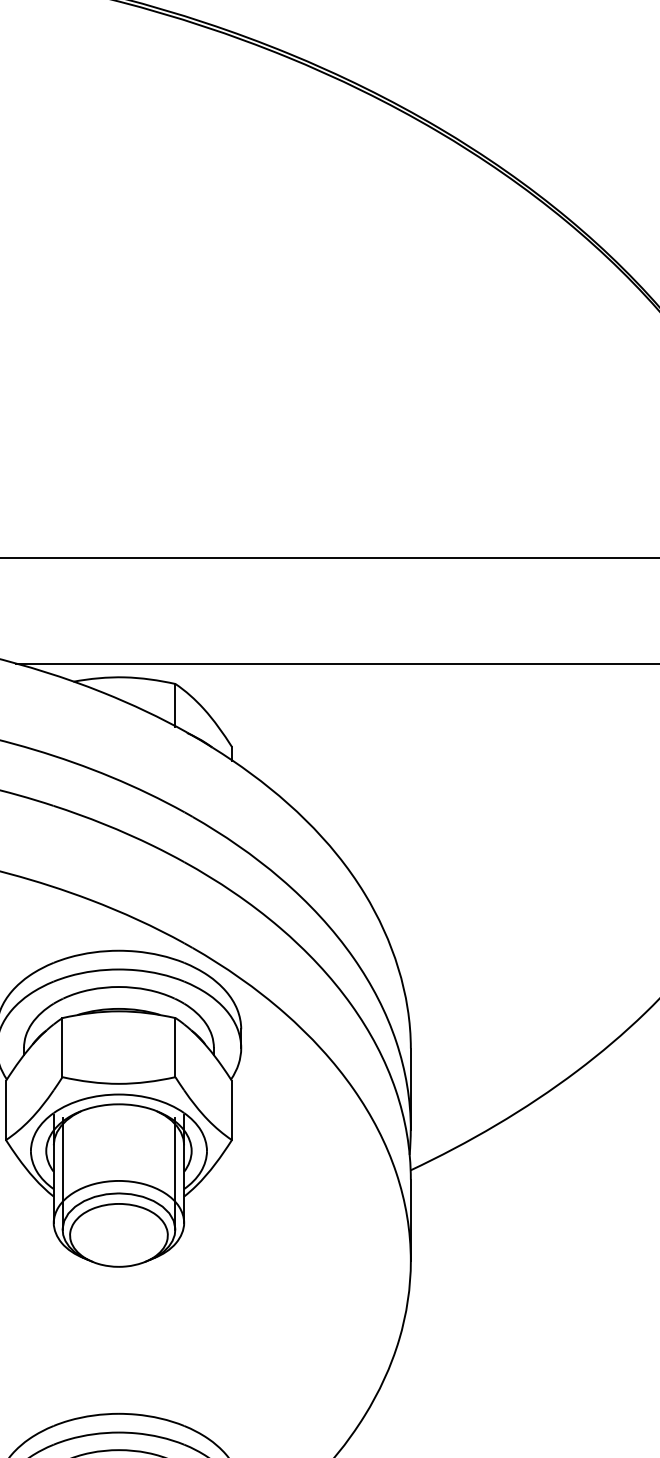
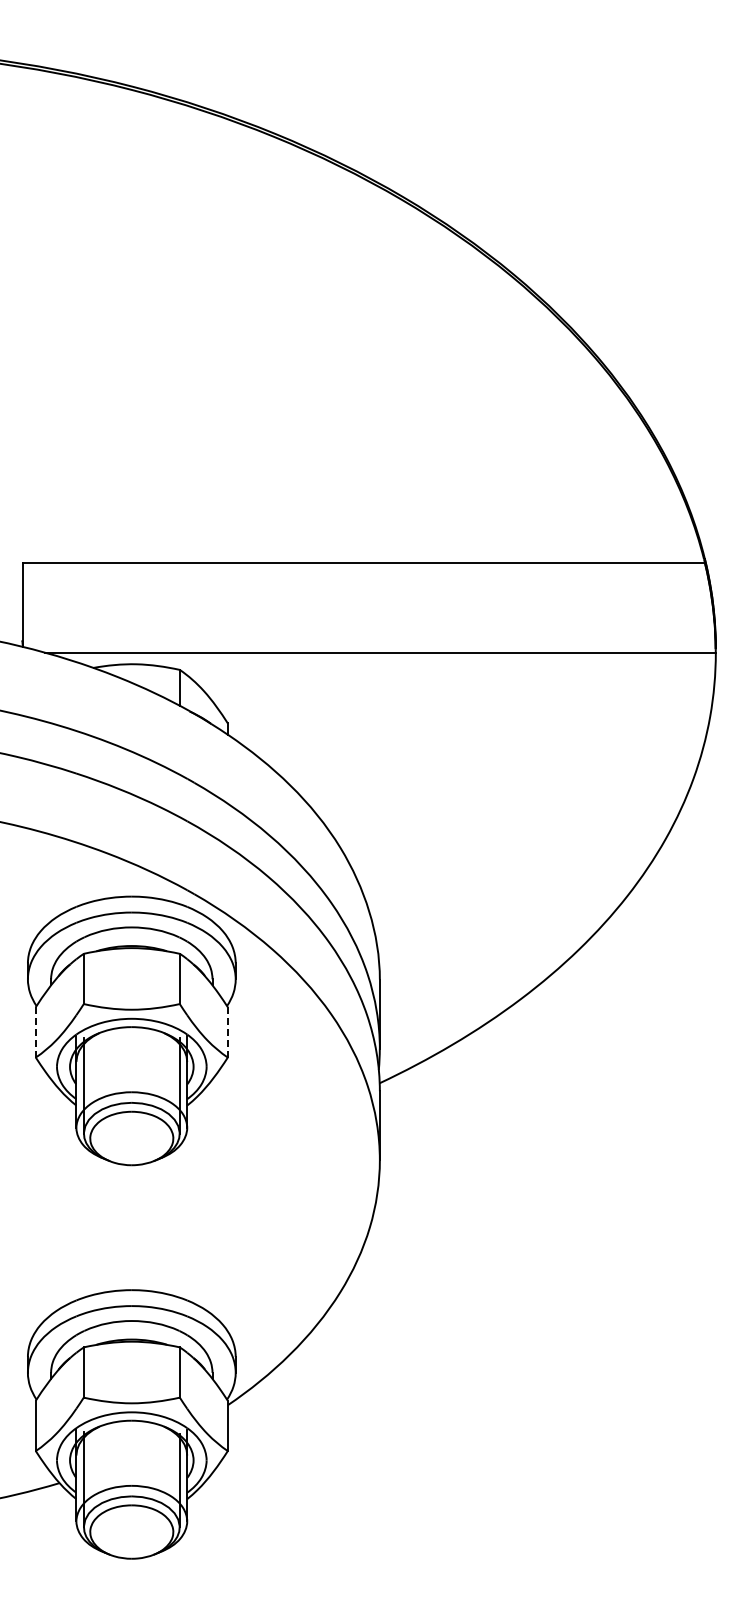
line: (5, 1109) -> (35, 1031), solid -> dashed
line: (231, 1109) -> (227, 1031), solid -> dashed

